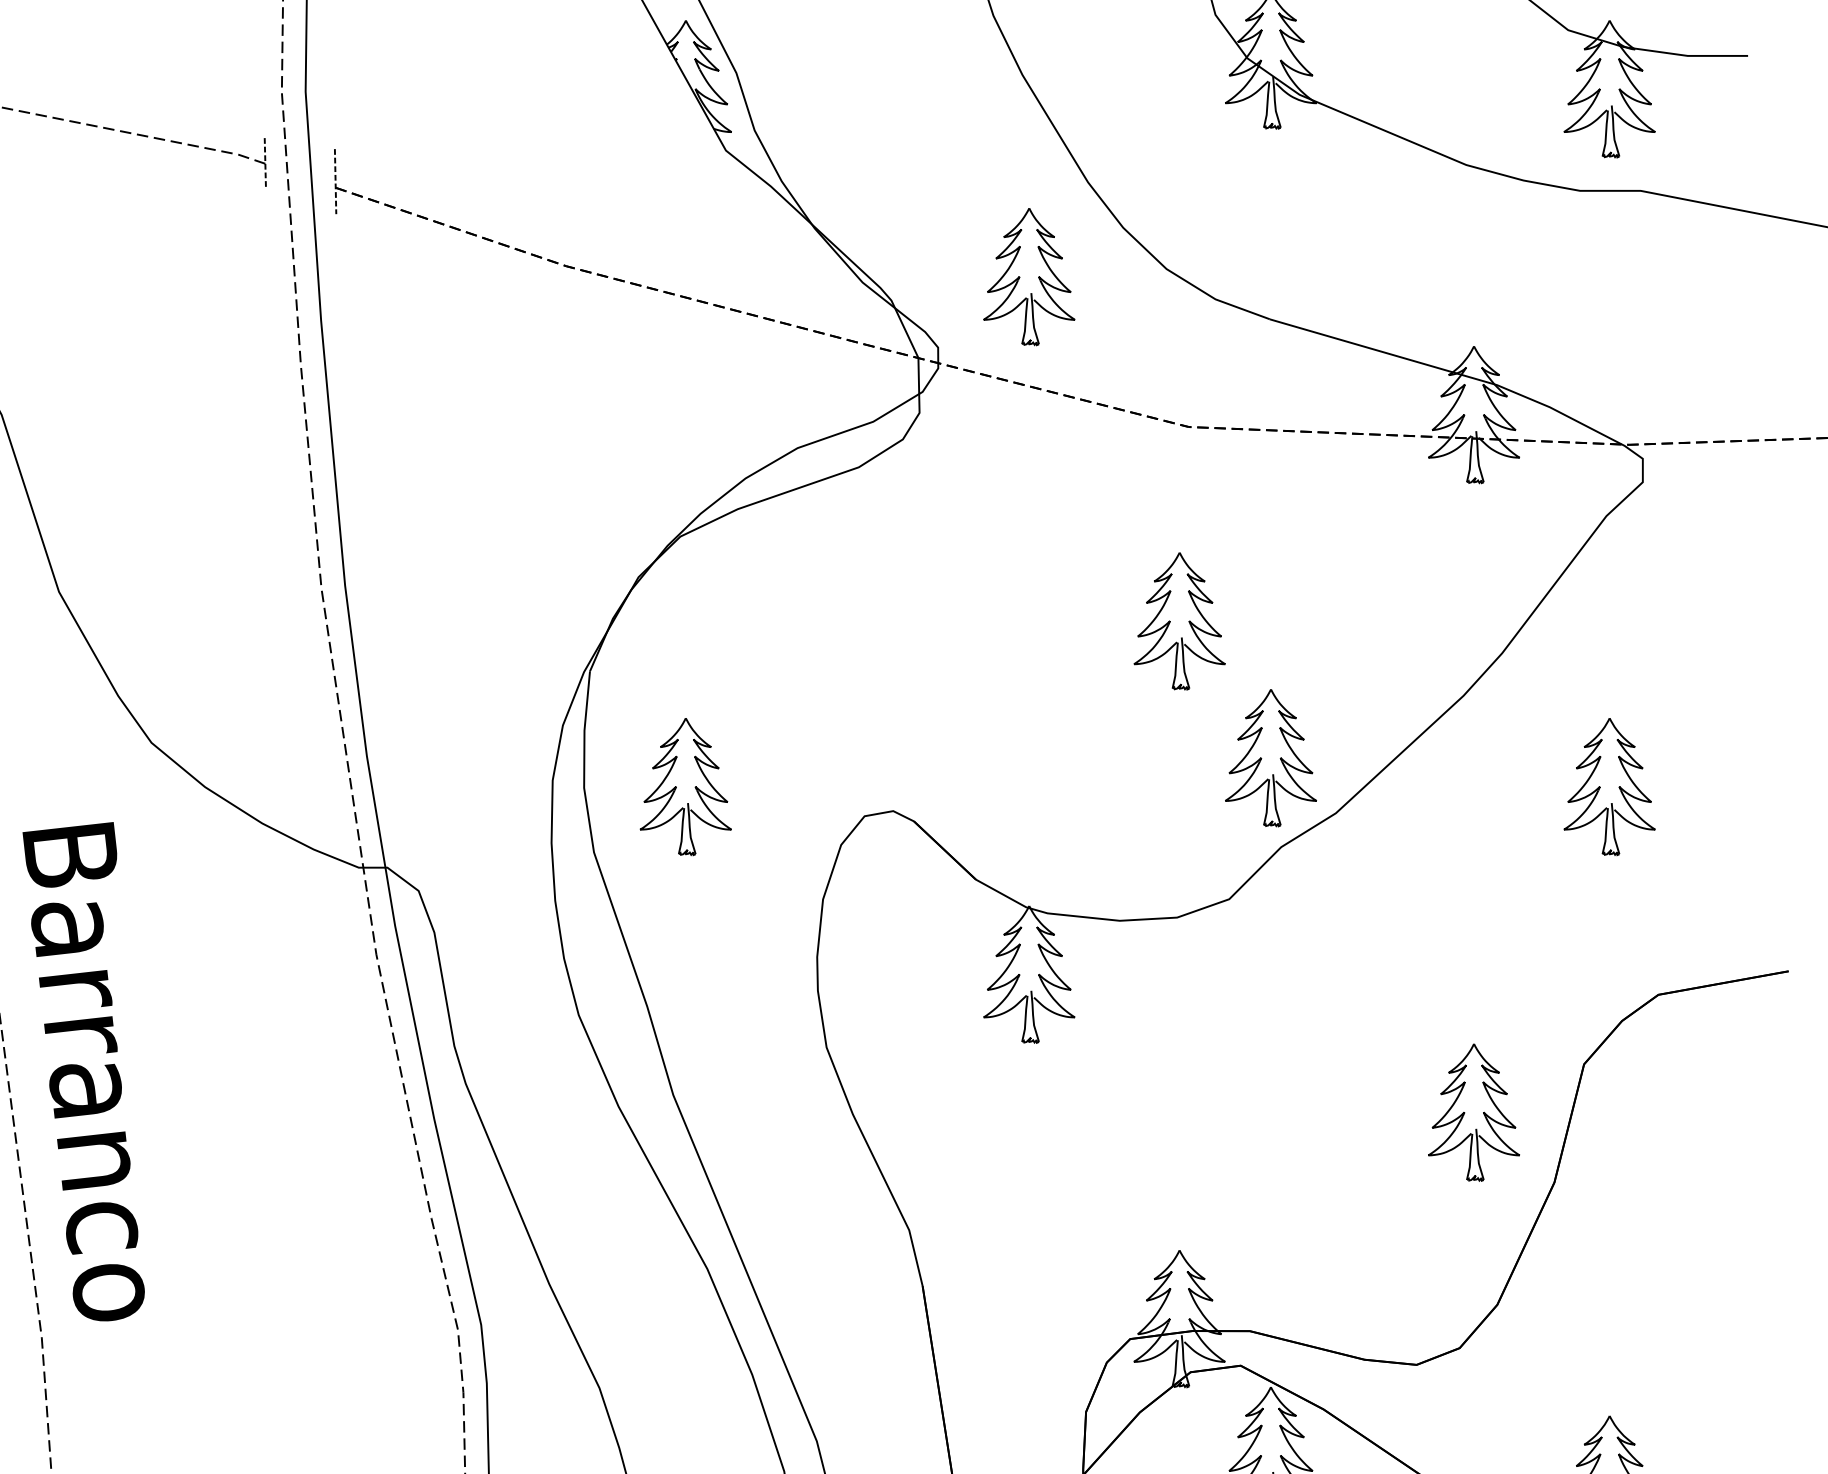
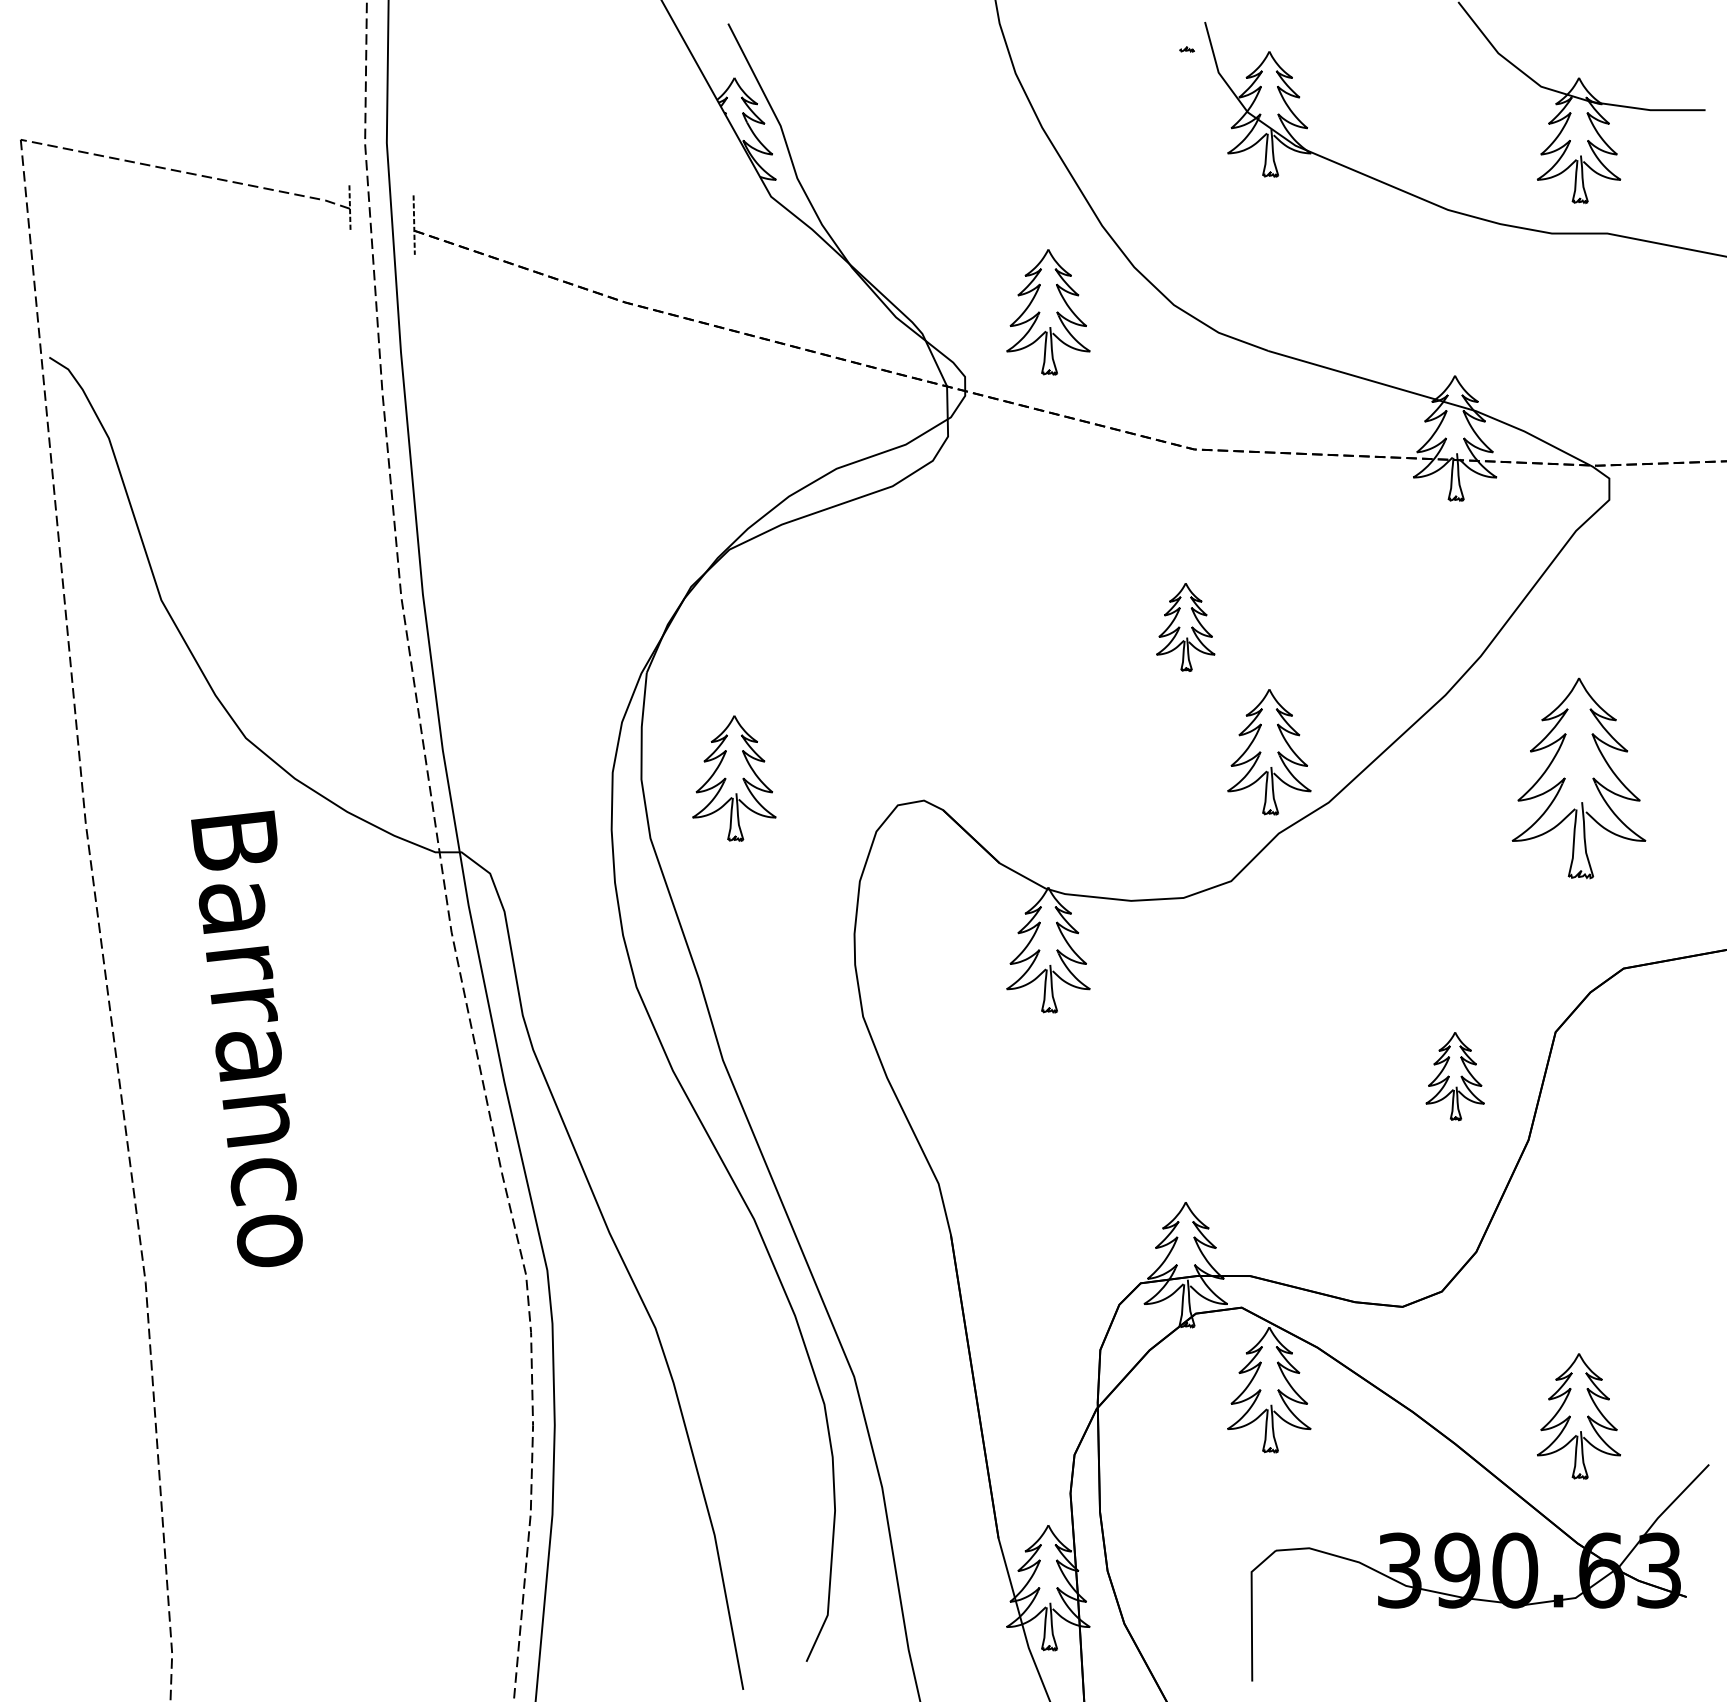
part: (1179, 621) -> (1185, 627), size x0.7
part: (1609, 786) -> (1578, 778), size x1.6
text: (83, 1071) -> (246, 1038), moved
part: (1474, 1112) -> (1455, 1076), size x0.7

